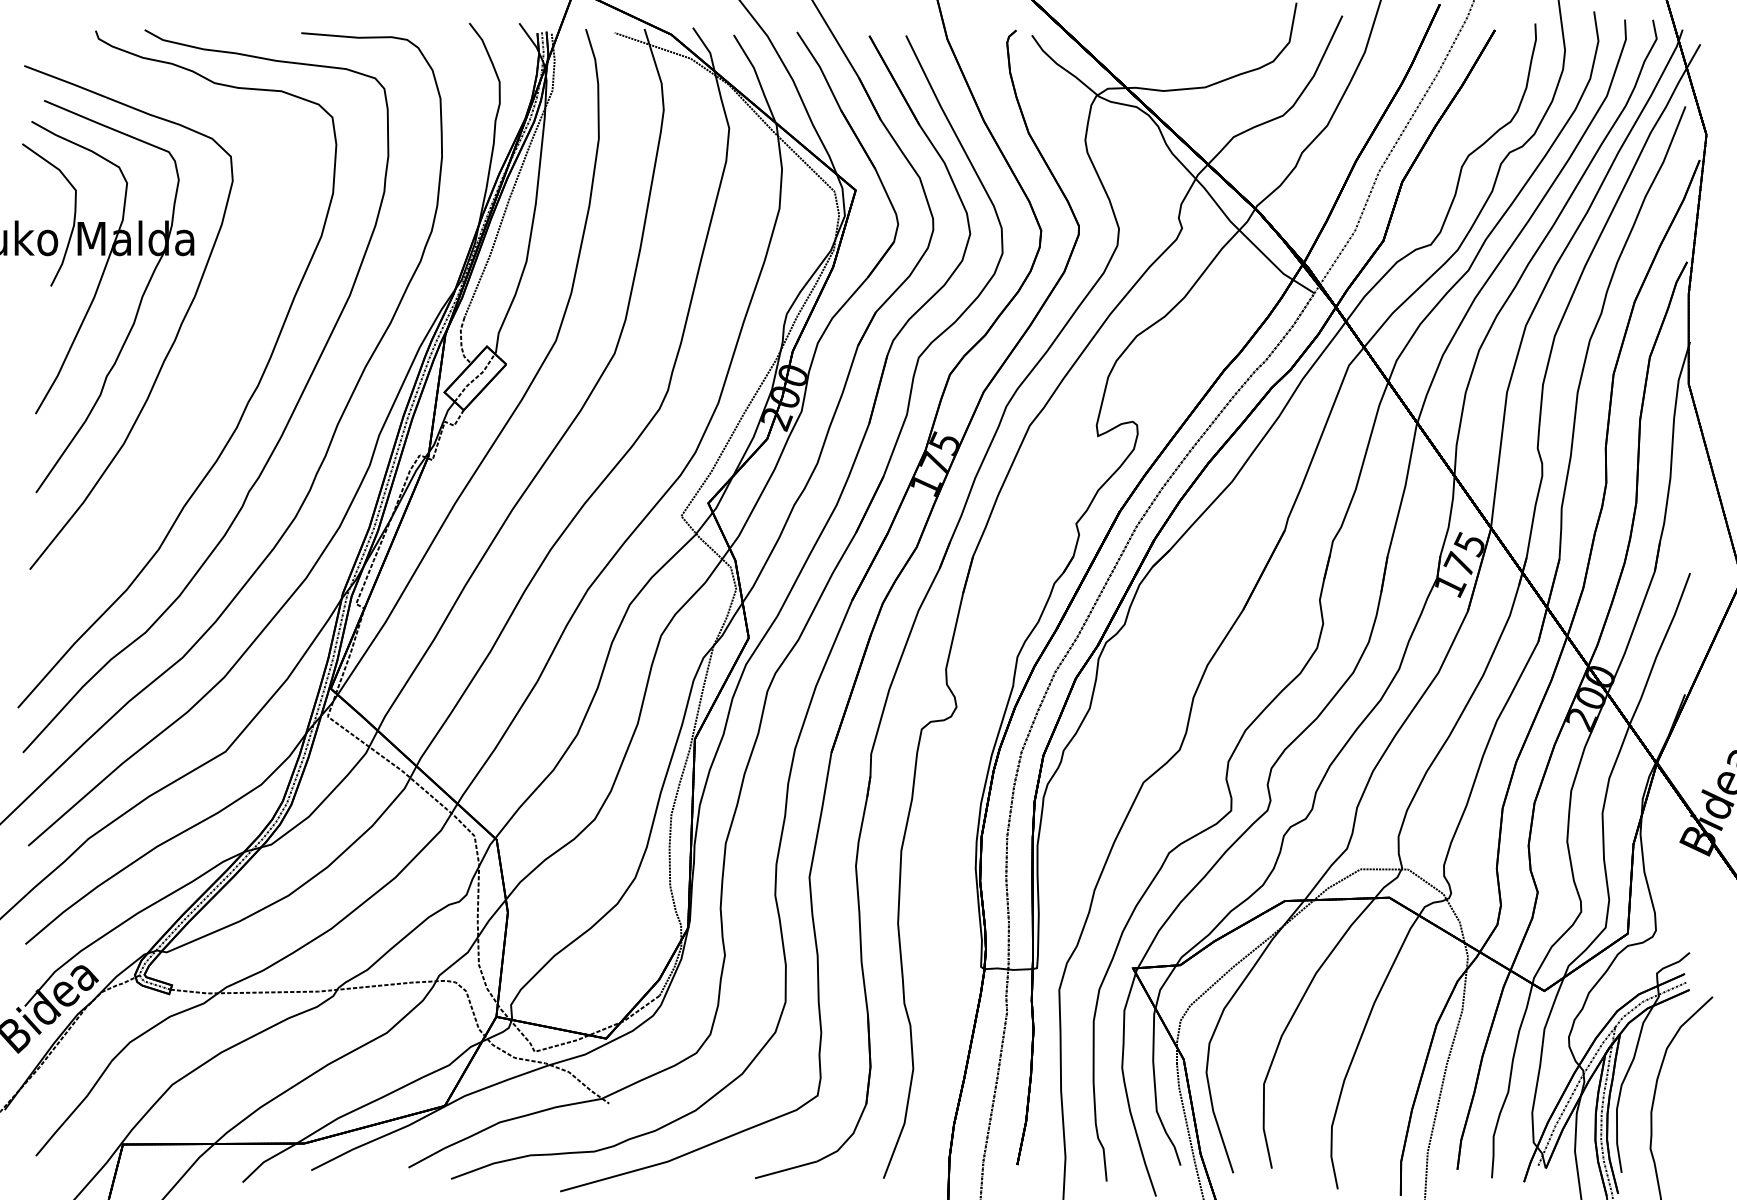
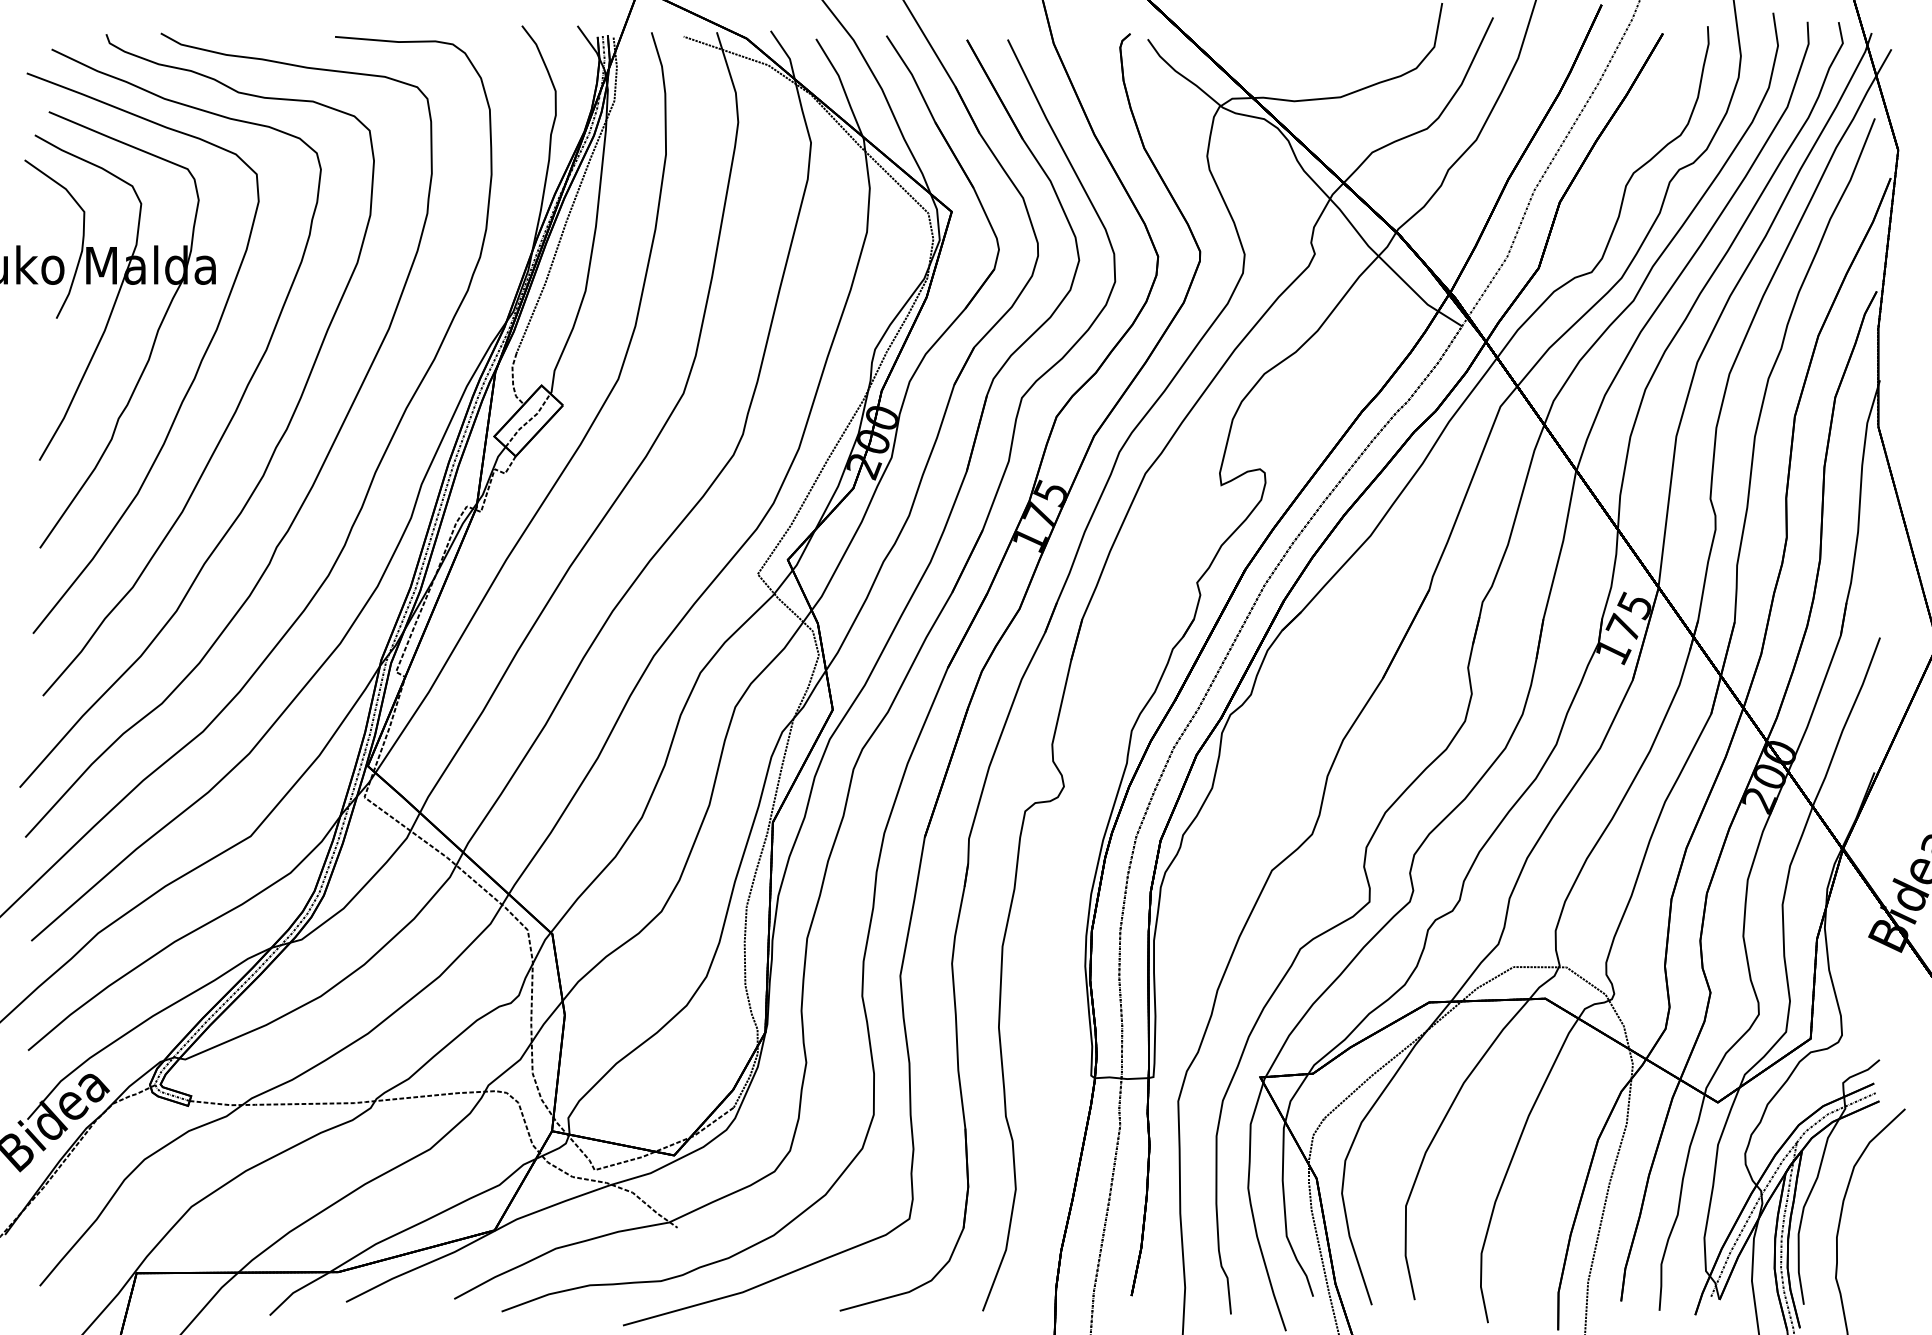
part: (215, 359) -> (239, 400), added

